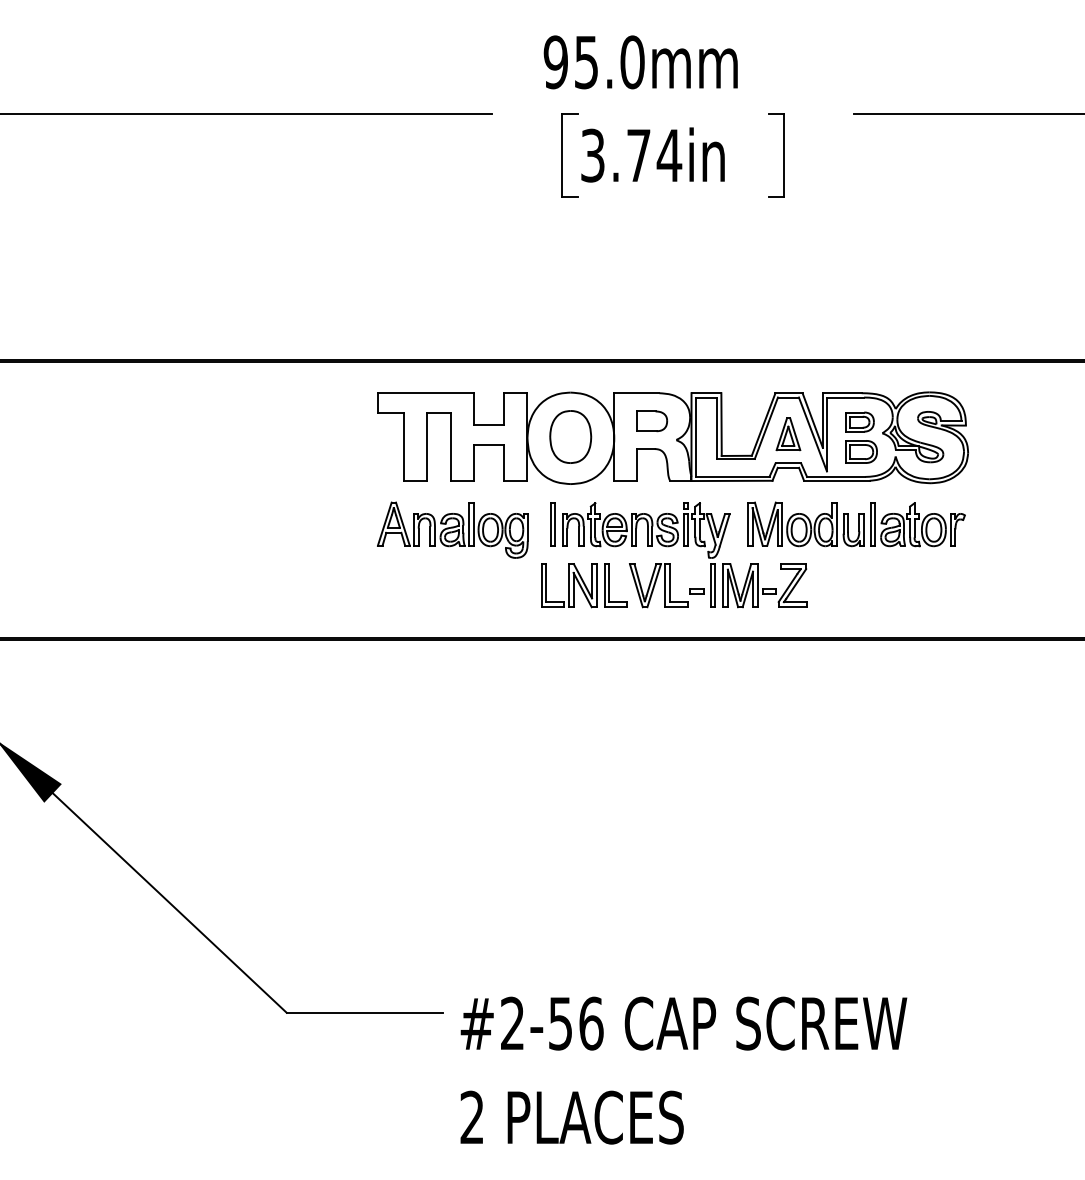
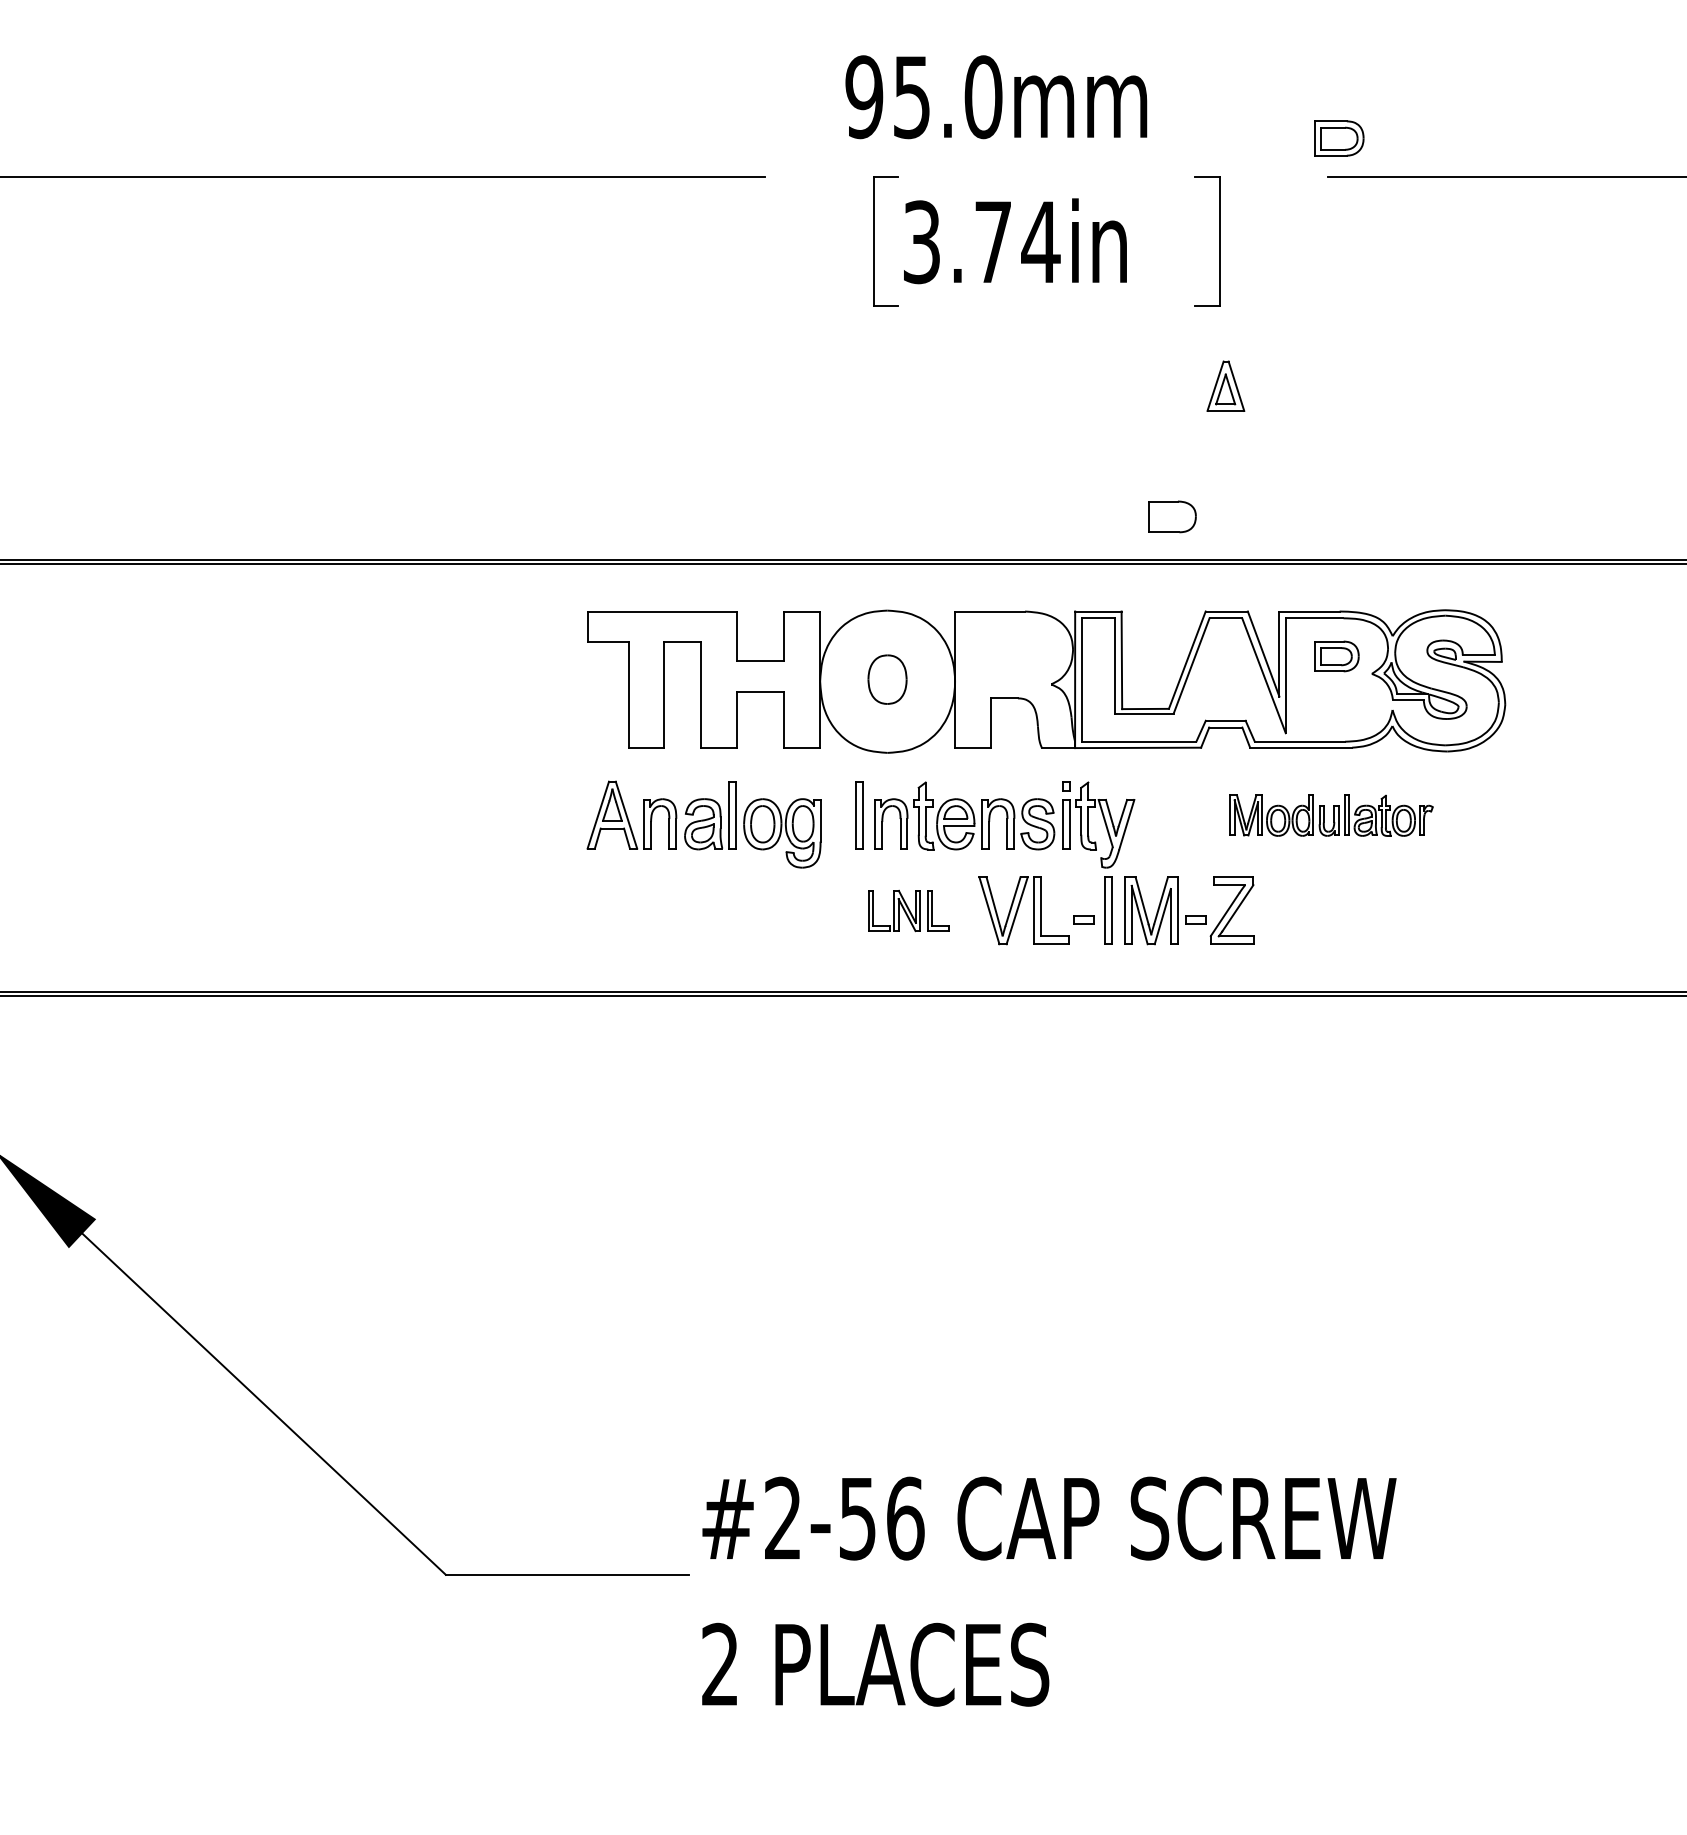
part: (652, 421) -> (1173, 517), moved
part: (788, 434) -> (1225, 386), moved
part: (570, 436) -> (887, 678), size x0.6
part: (861, 451) -> (1339, 137), moved
part: (856, 524) -> (1331, 815), size x0.6
part: (584, 585) -> (908, 910), size x0.6
text: (683, 1070) -> (1048, 1591), moved

